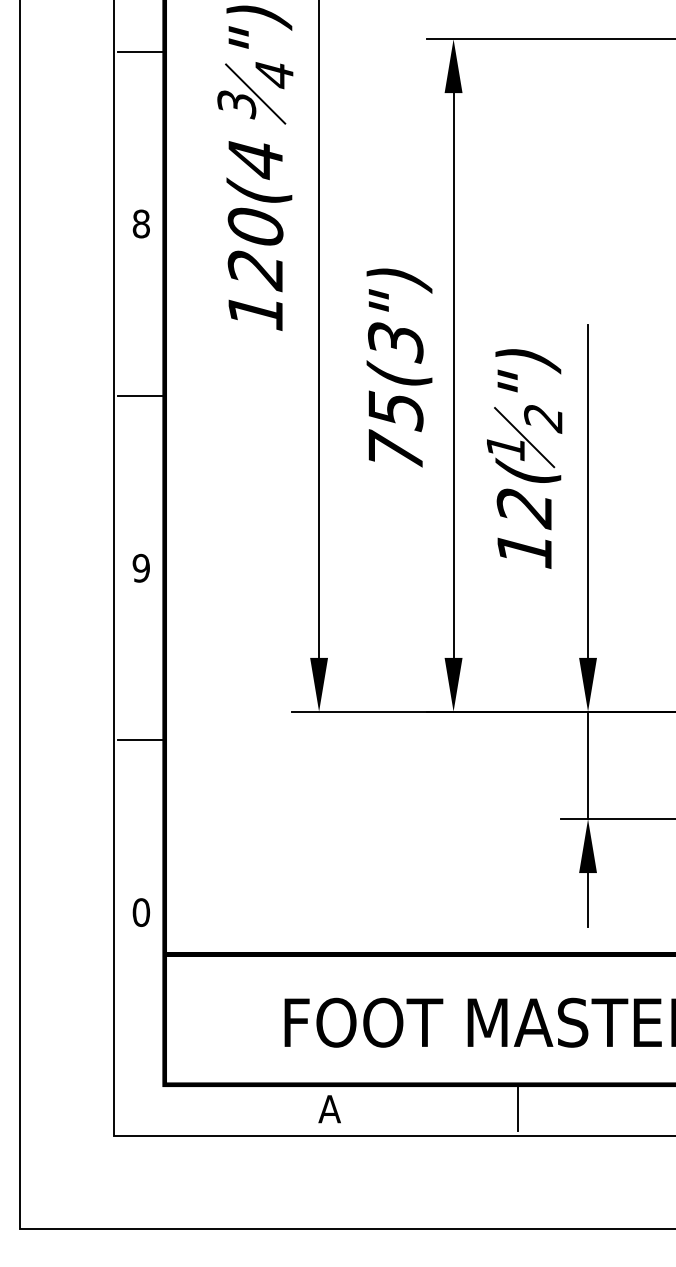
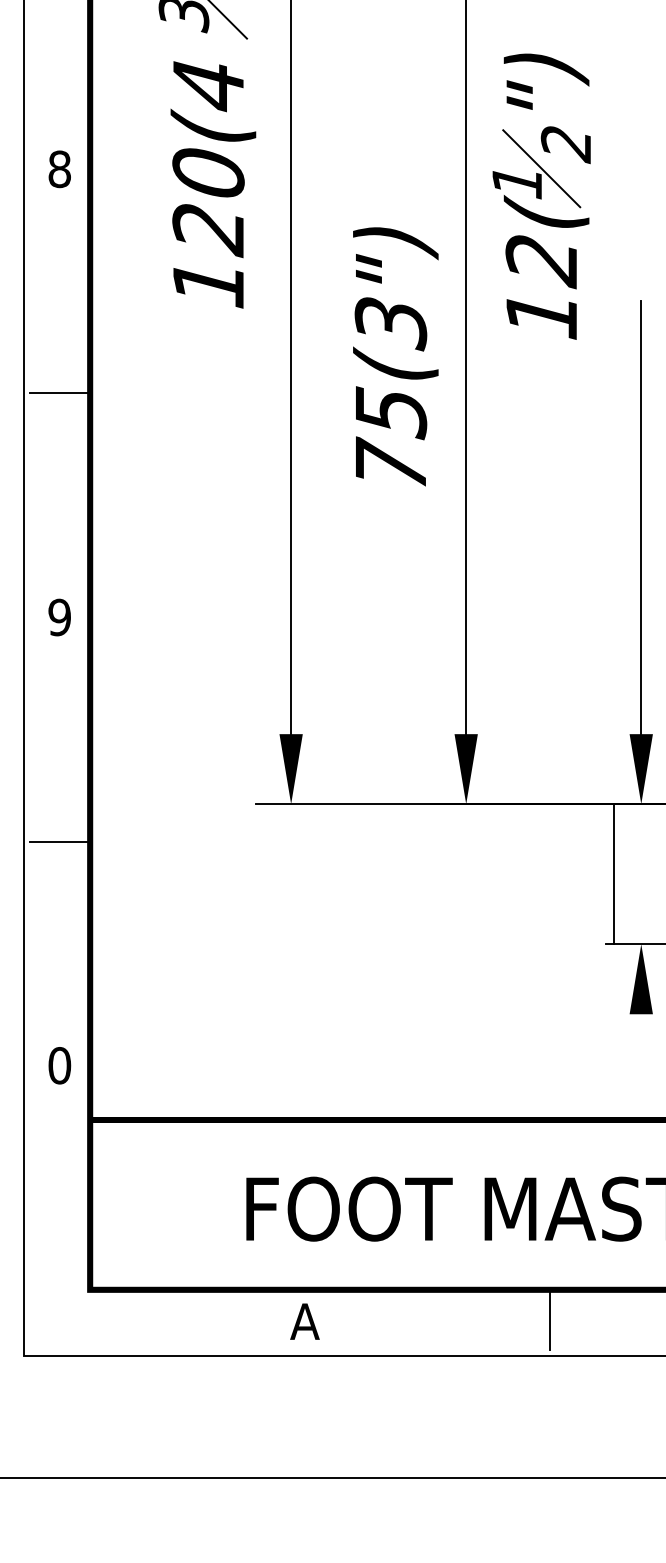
part: (524, 458) -> (541, 195), moved
line: (588, 765) -> (614, 874), moved
line: (588, 899) -> (641, 1048), removed

